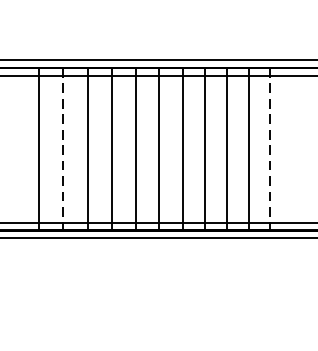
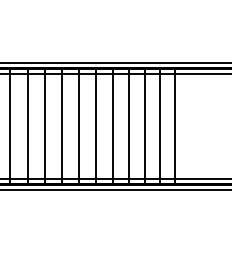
line: (62, 149) -> (27, 126), dashed -> solid
line: (269, 149) -> (174, 126), dashed -> solid

